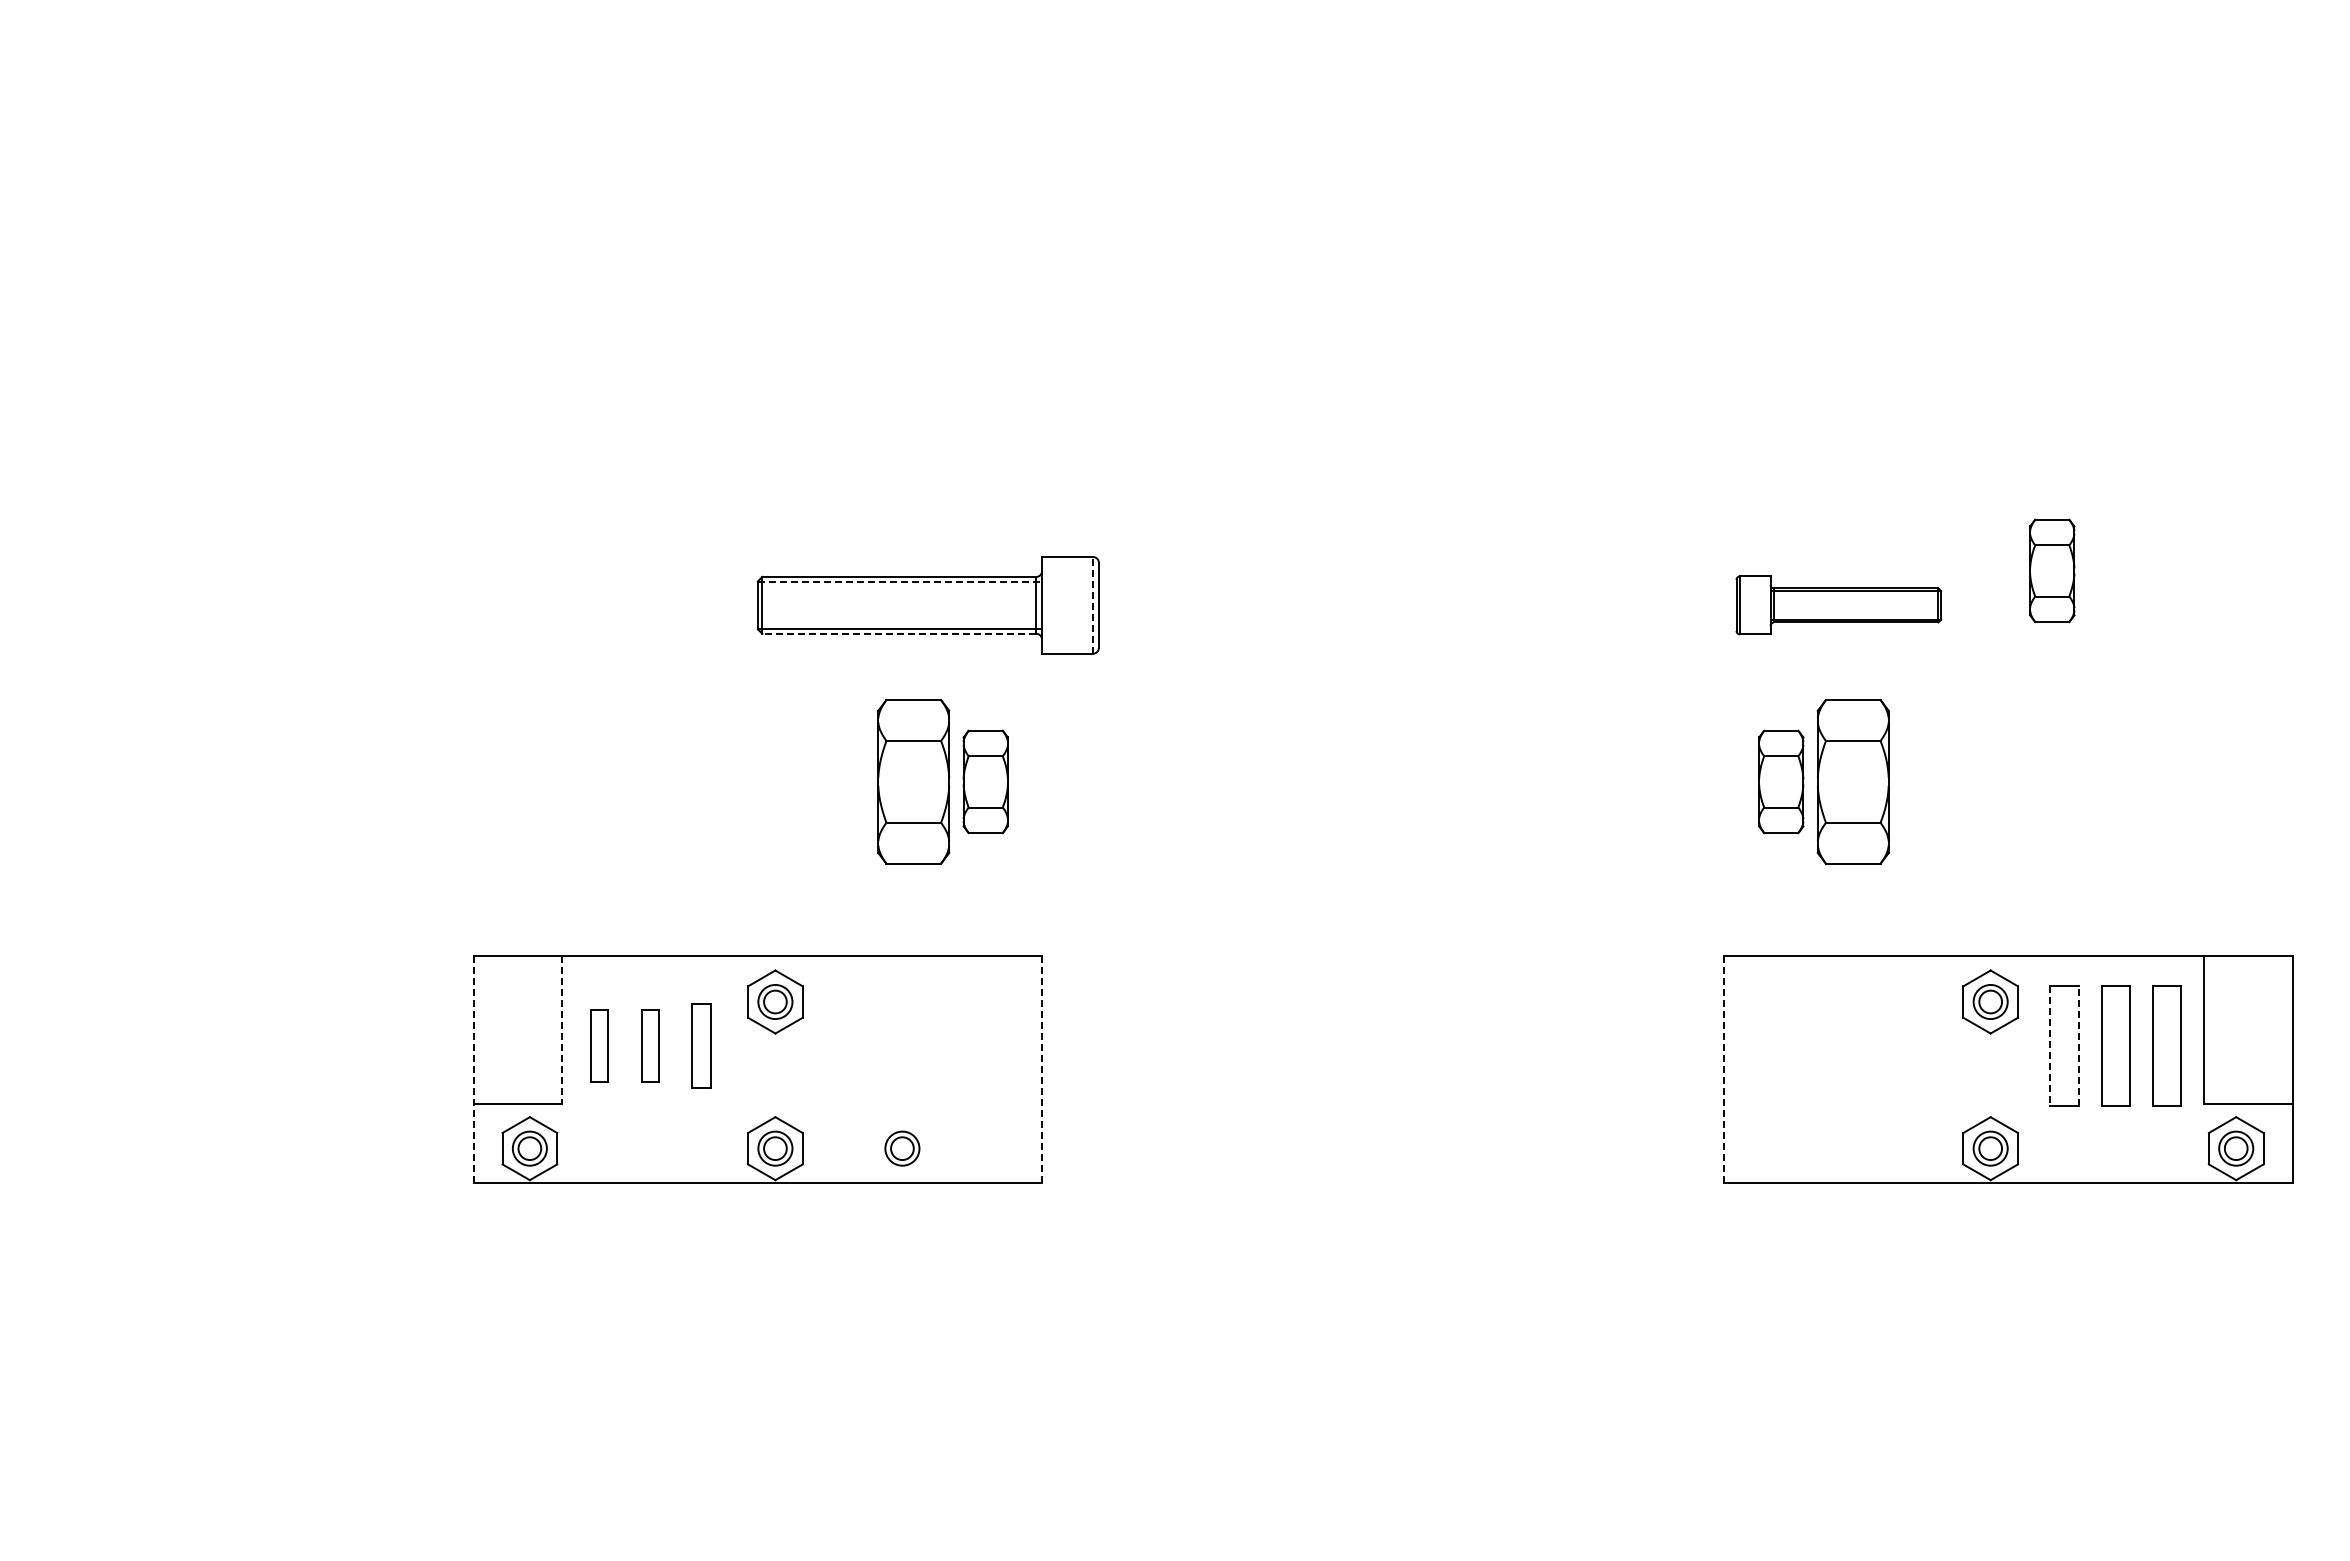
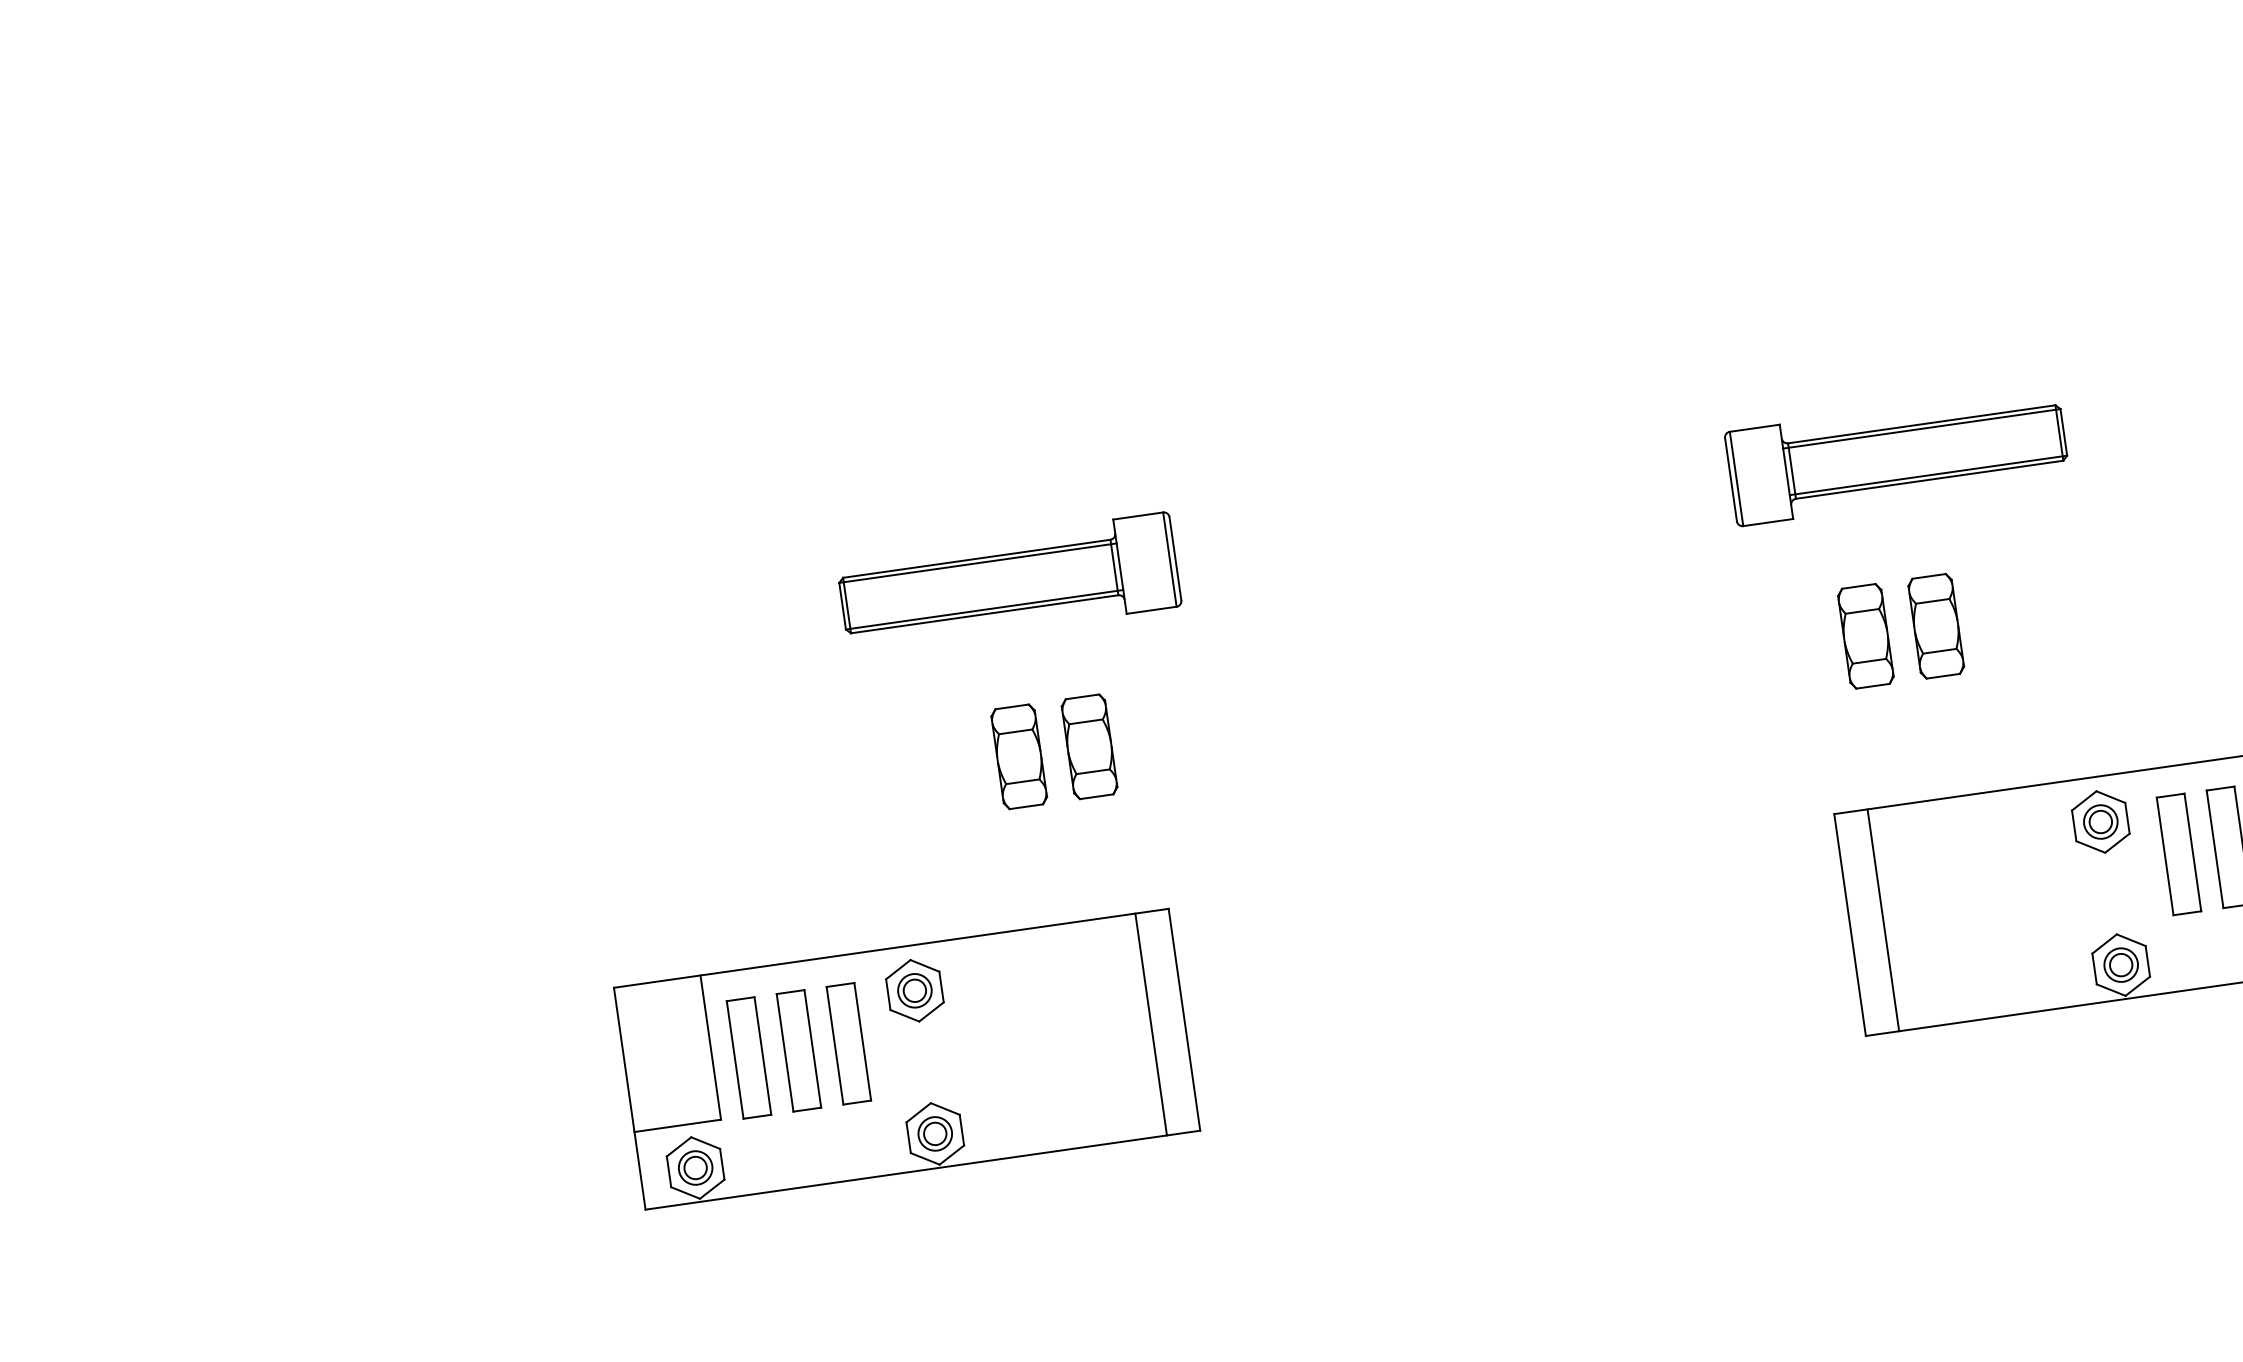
part: (2052, 570) -> (2101, 392), removed
line: (900, 581) -> (978, 563), dashed -> solid
line: (1093, 604) -> (1170, 558), dashed -> solid
part: (1838, 605) -> (1897, 456), size x1.67
line: (899, 633) -> (984, 613), dashed -> solid
part: (913, 781) -> (1019, 756), size x0.62
part: (1853, 781) -> (1936, 625), size x0.62
line: (562, 1029) -> (710, 1047), dashed -> solid
part: (598, 1045) -> (748, 1057), size x1.67
part: (650, 1045) -> (799, 1050), size x1.67
part: (701, 1045) -> (848, 1043), size x1.43
line: (2078, 1045) -> (2192, 852), dashed -> solid
line: (2050, 1046) -> (2165, 857), dashed -> solid
line: (473, 1069) -> (629, 1098), dashed -> solid
line: (1007, 1069) -> (1150, 1024), added
line: (1042, 1069) -> (1184, 1019), dashed -> solid
line: (1724, 1069) -> (1850, 924), dashed -> solid
line: (1758, 1069) -> (1883, 920), added
part: (902, 1148) -> (1059, 1116), removed

